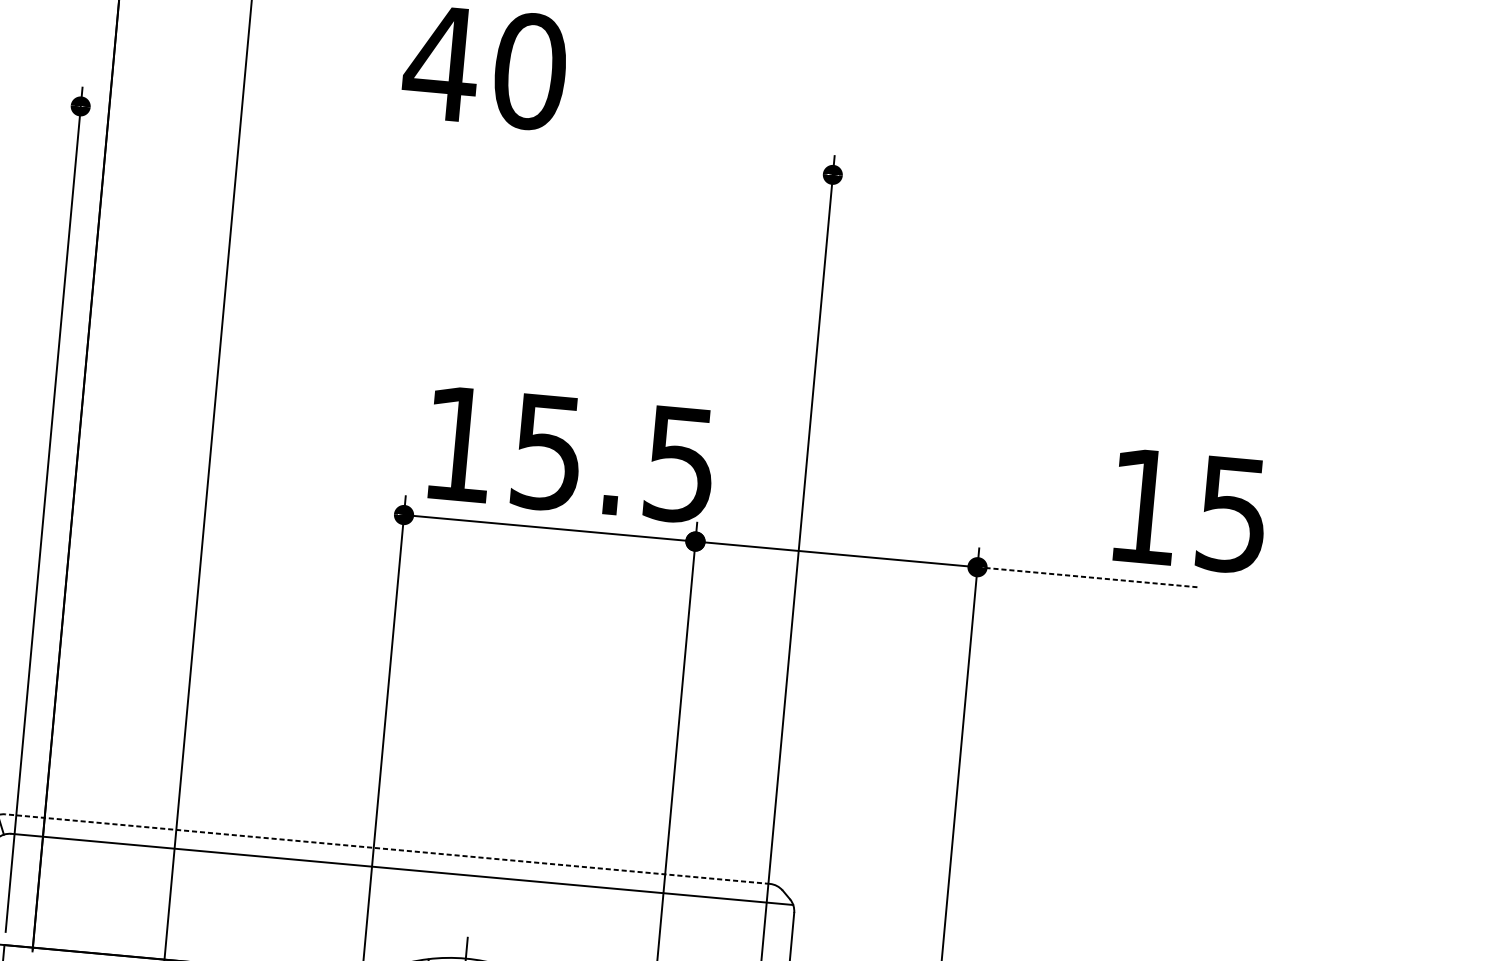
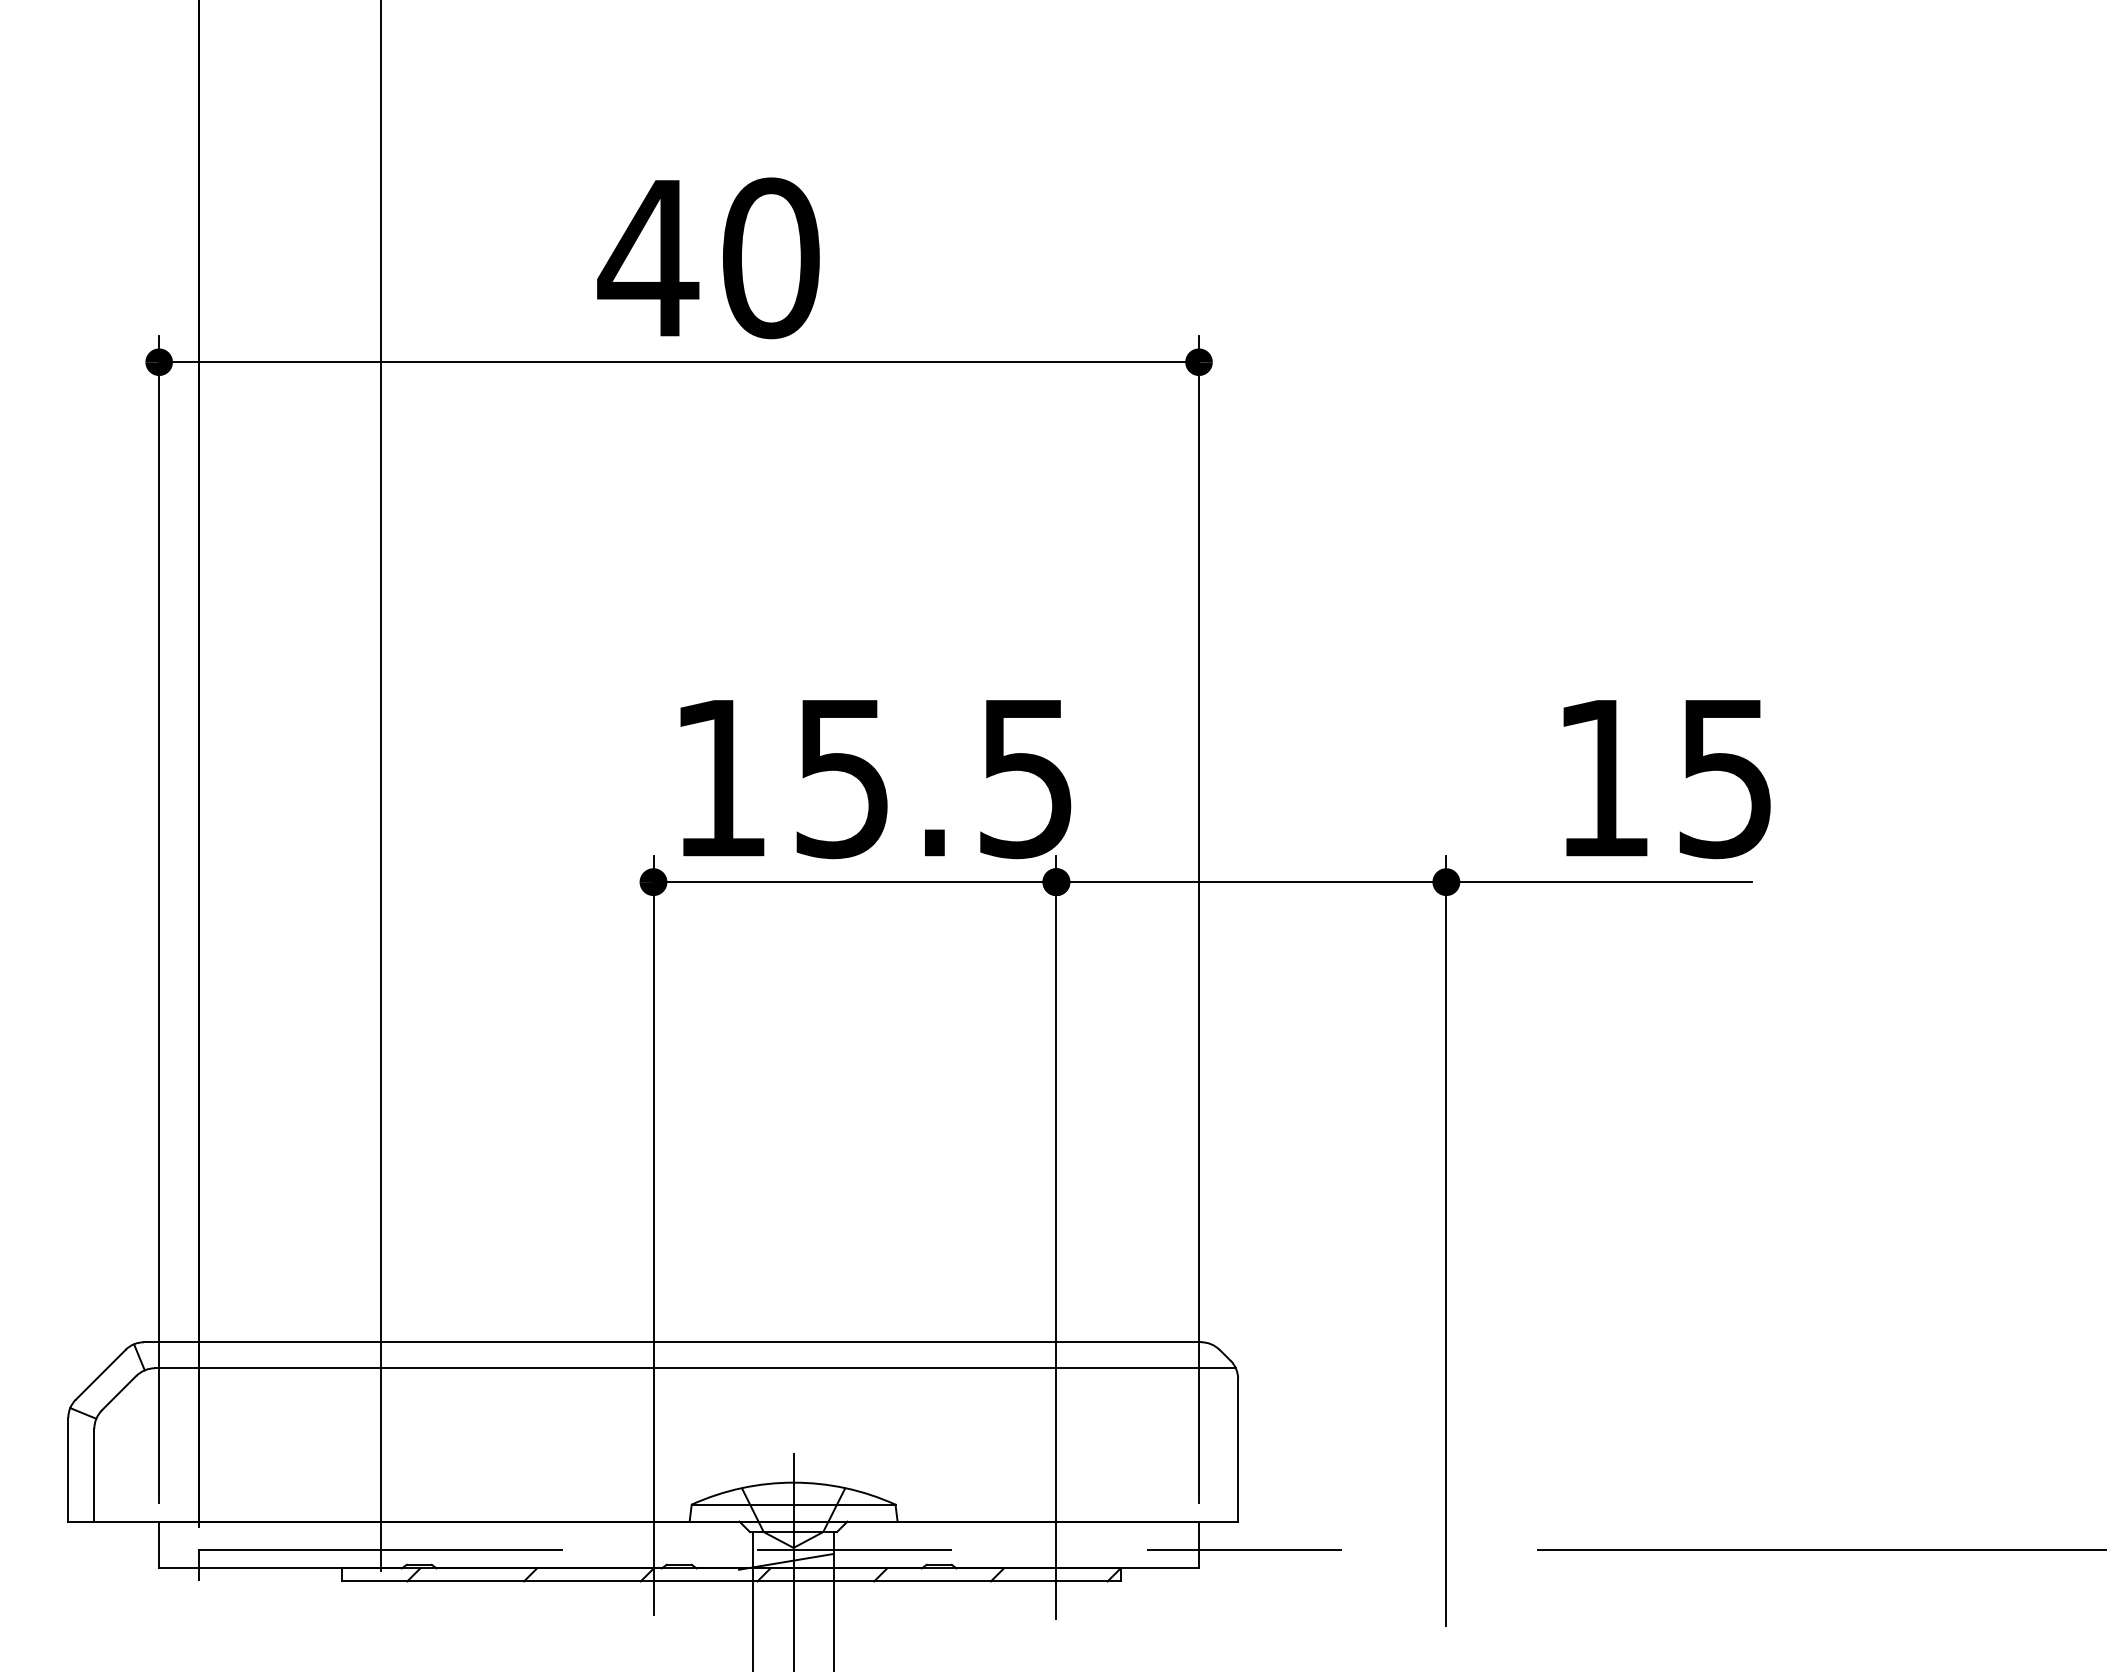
line: (457, 140) -> (679, 362), added
text: (1189, 511) -> (1666, 779), moved
line: (1087, 577) -> (1598, 882), dashed -> solid
line: (387, 849) -> (672, 1342), dashed -> solid

